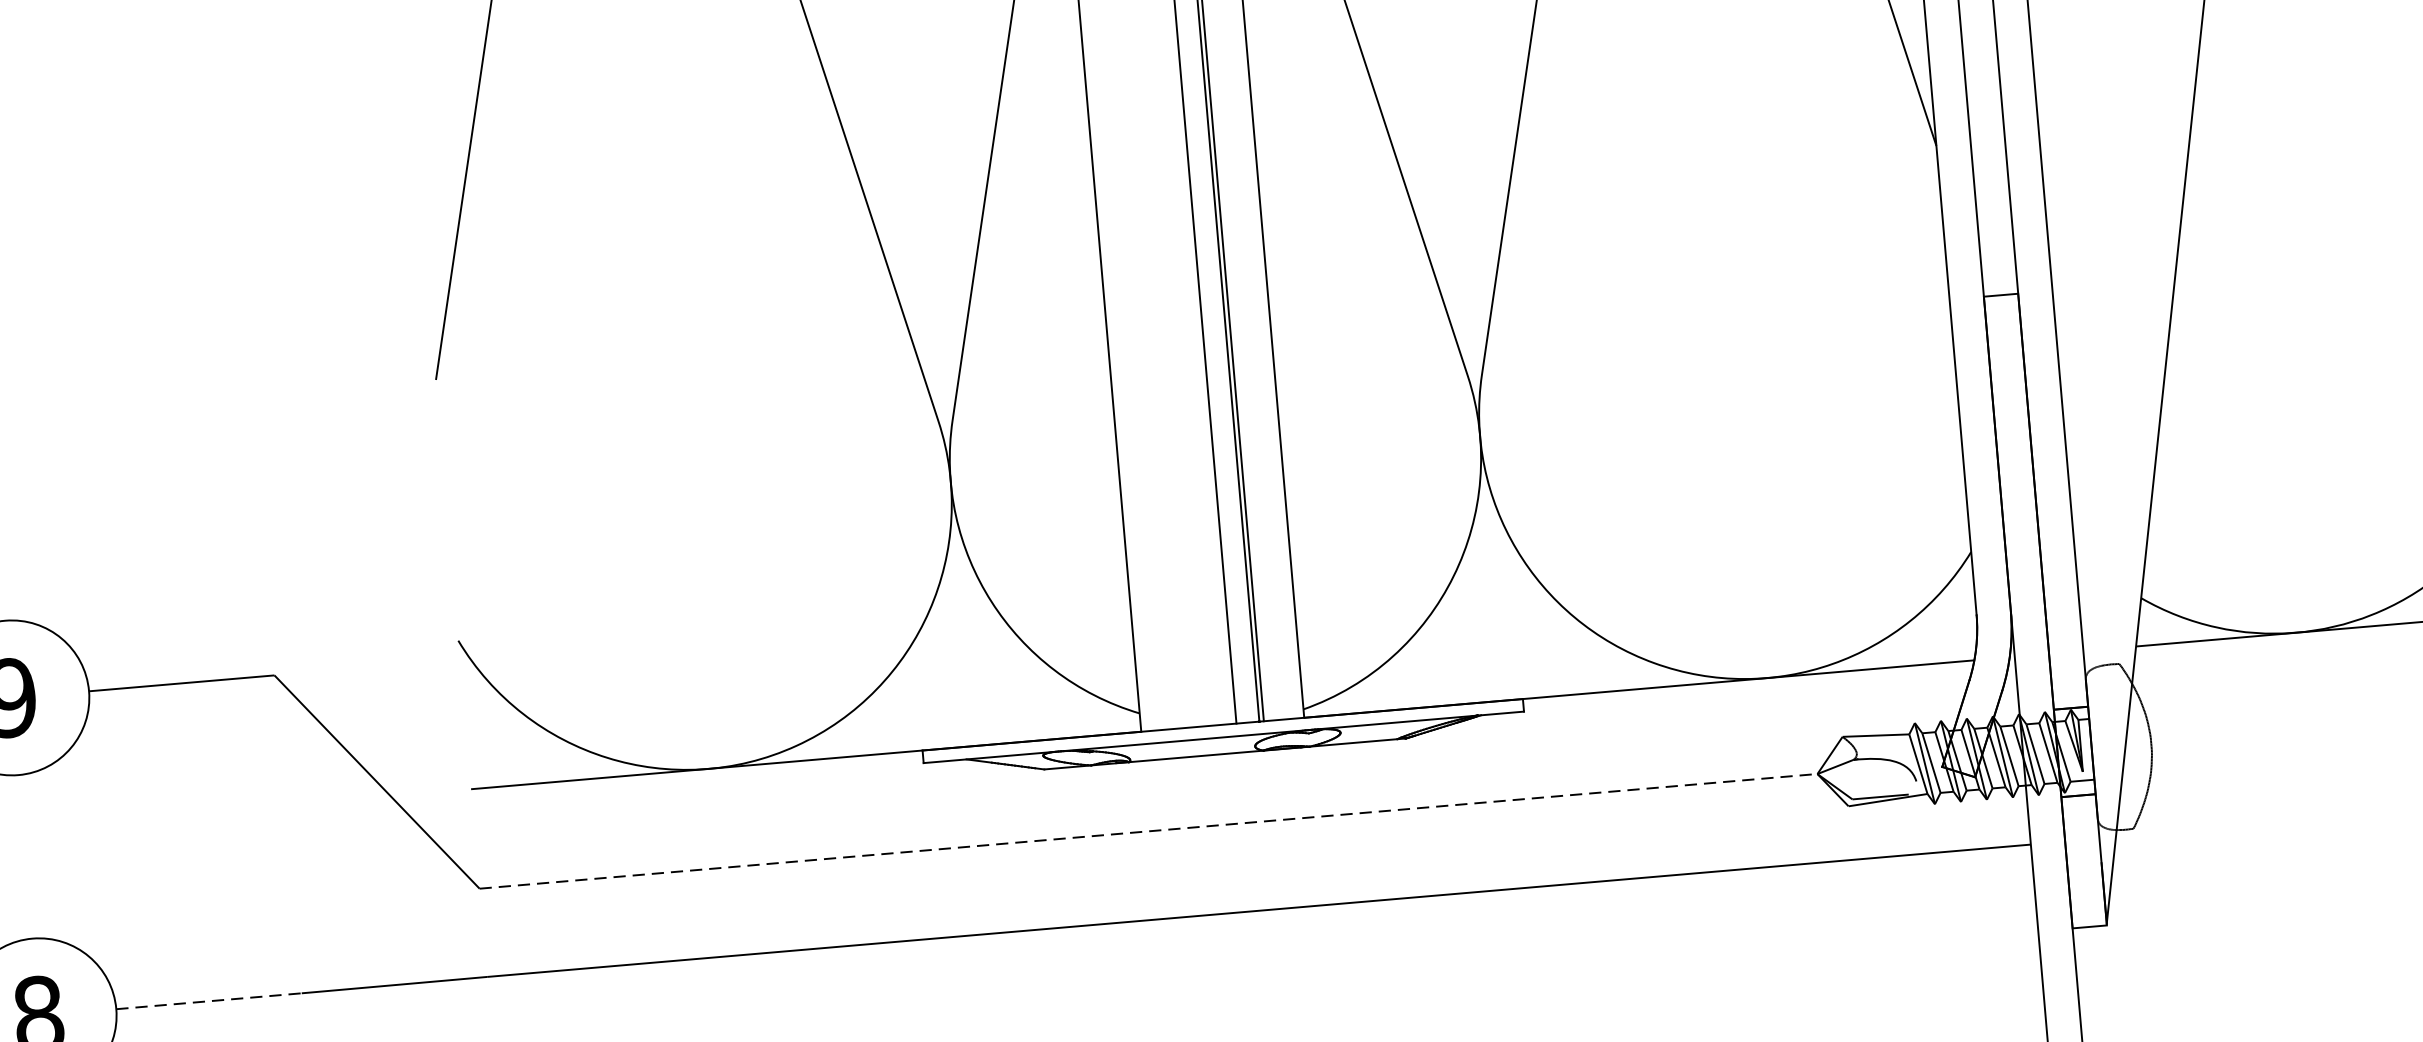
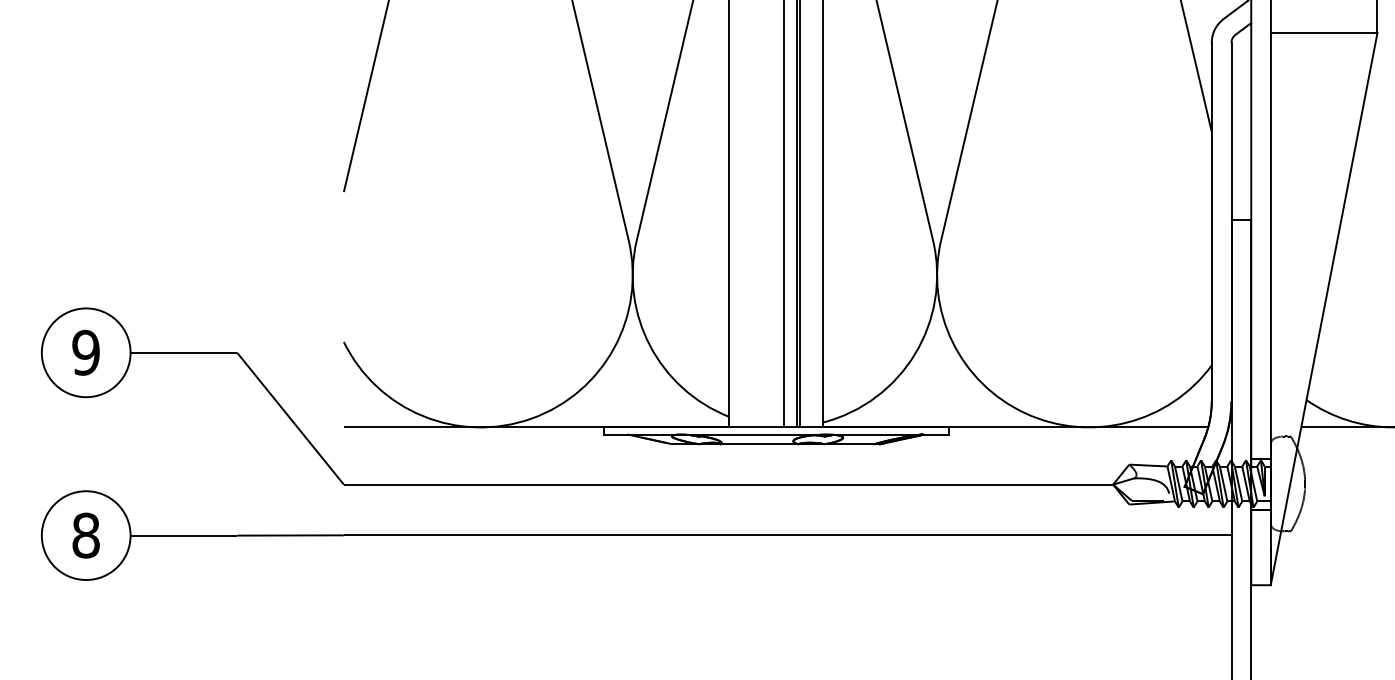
line: (1148, 831) -> (728, 484), dashed -> solid
line: (210, 1000) -> (184, 535), dashed -> solid

